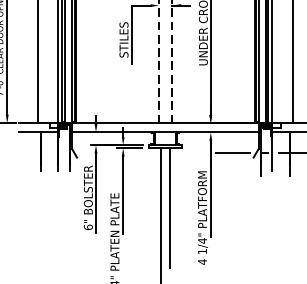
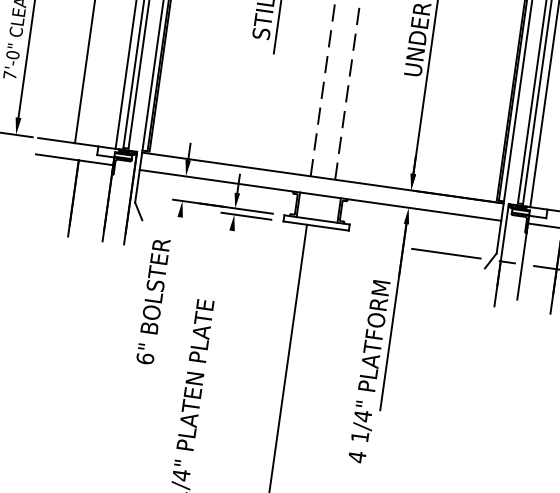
line: (96, 193) -> (170, 295), removed
line: (123, 194) -> (222, 304), removed
line: (170, 207) -> (309, 342), removed

